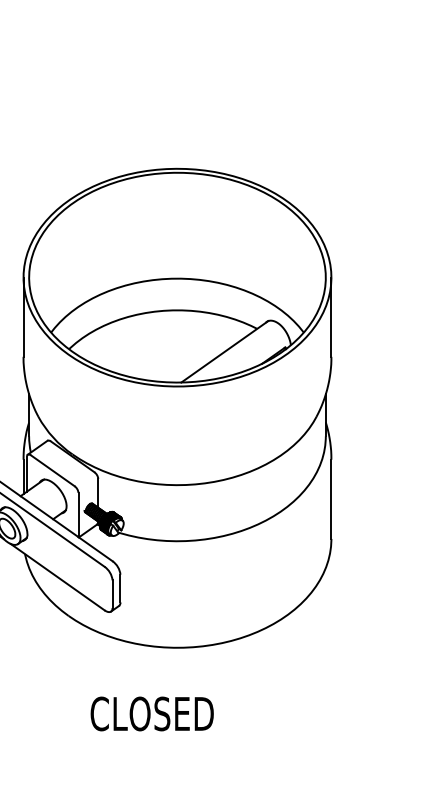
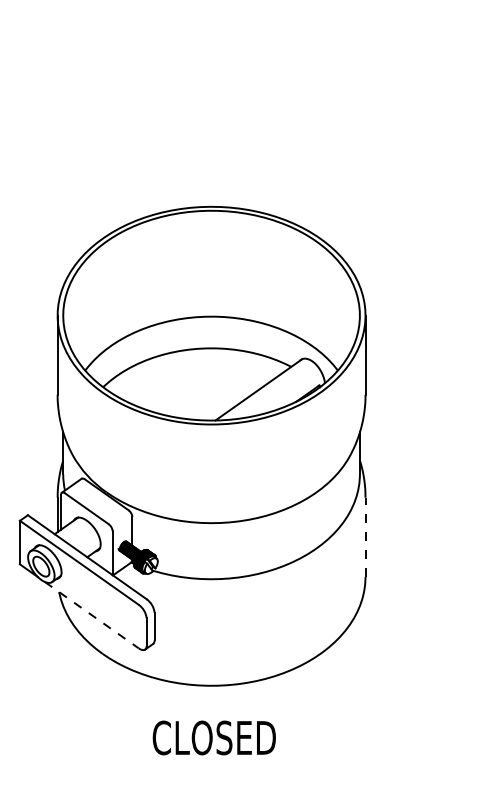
line: (331, 499) -> (365, 537), solid -> dashed
line: (58, 577) -> (92, 615), solid -> dashed
text: (151, 713) -> (213, 737), moved

